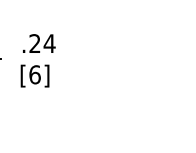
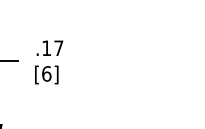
text: (42, 42) -> (52, 47), .24 -> .17

